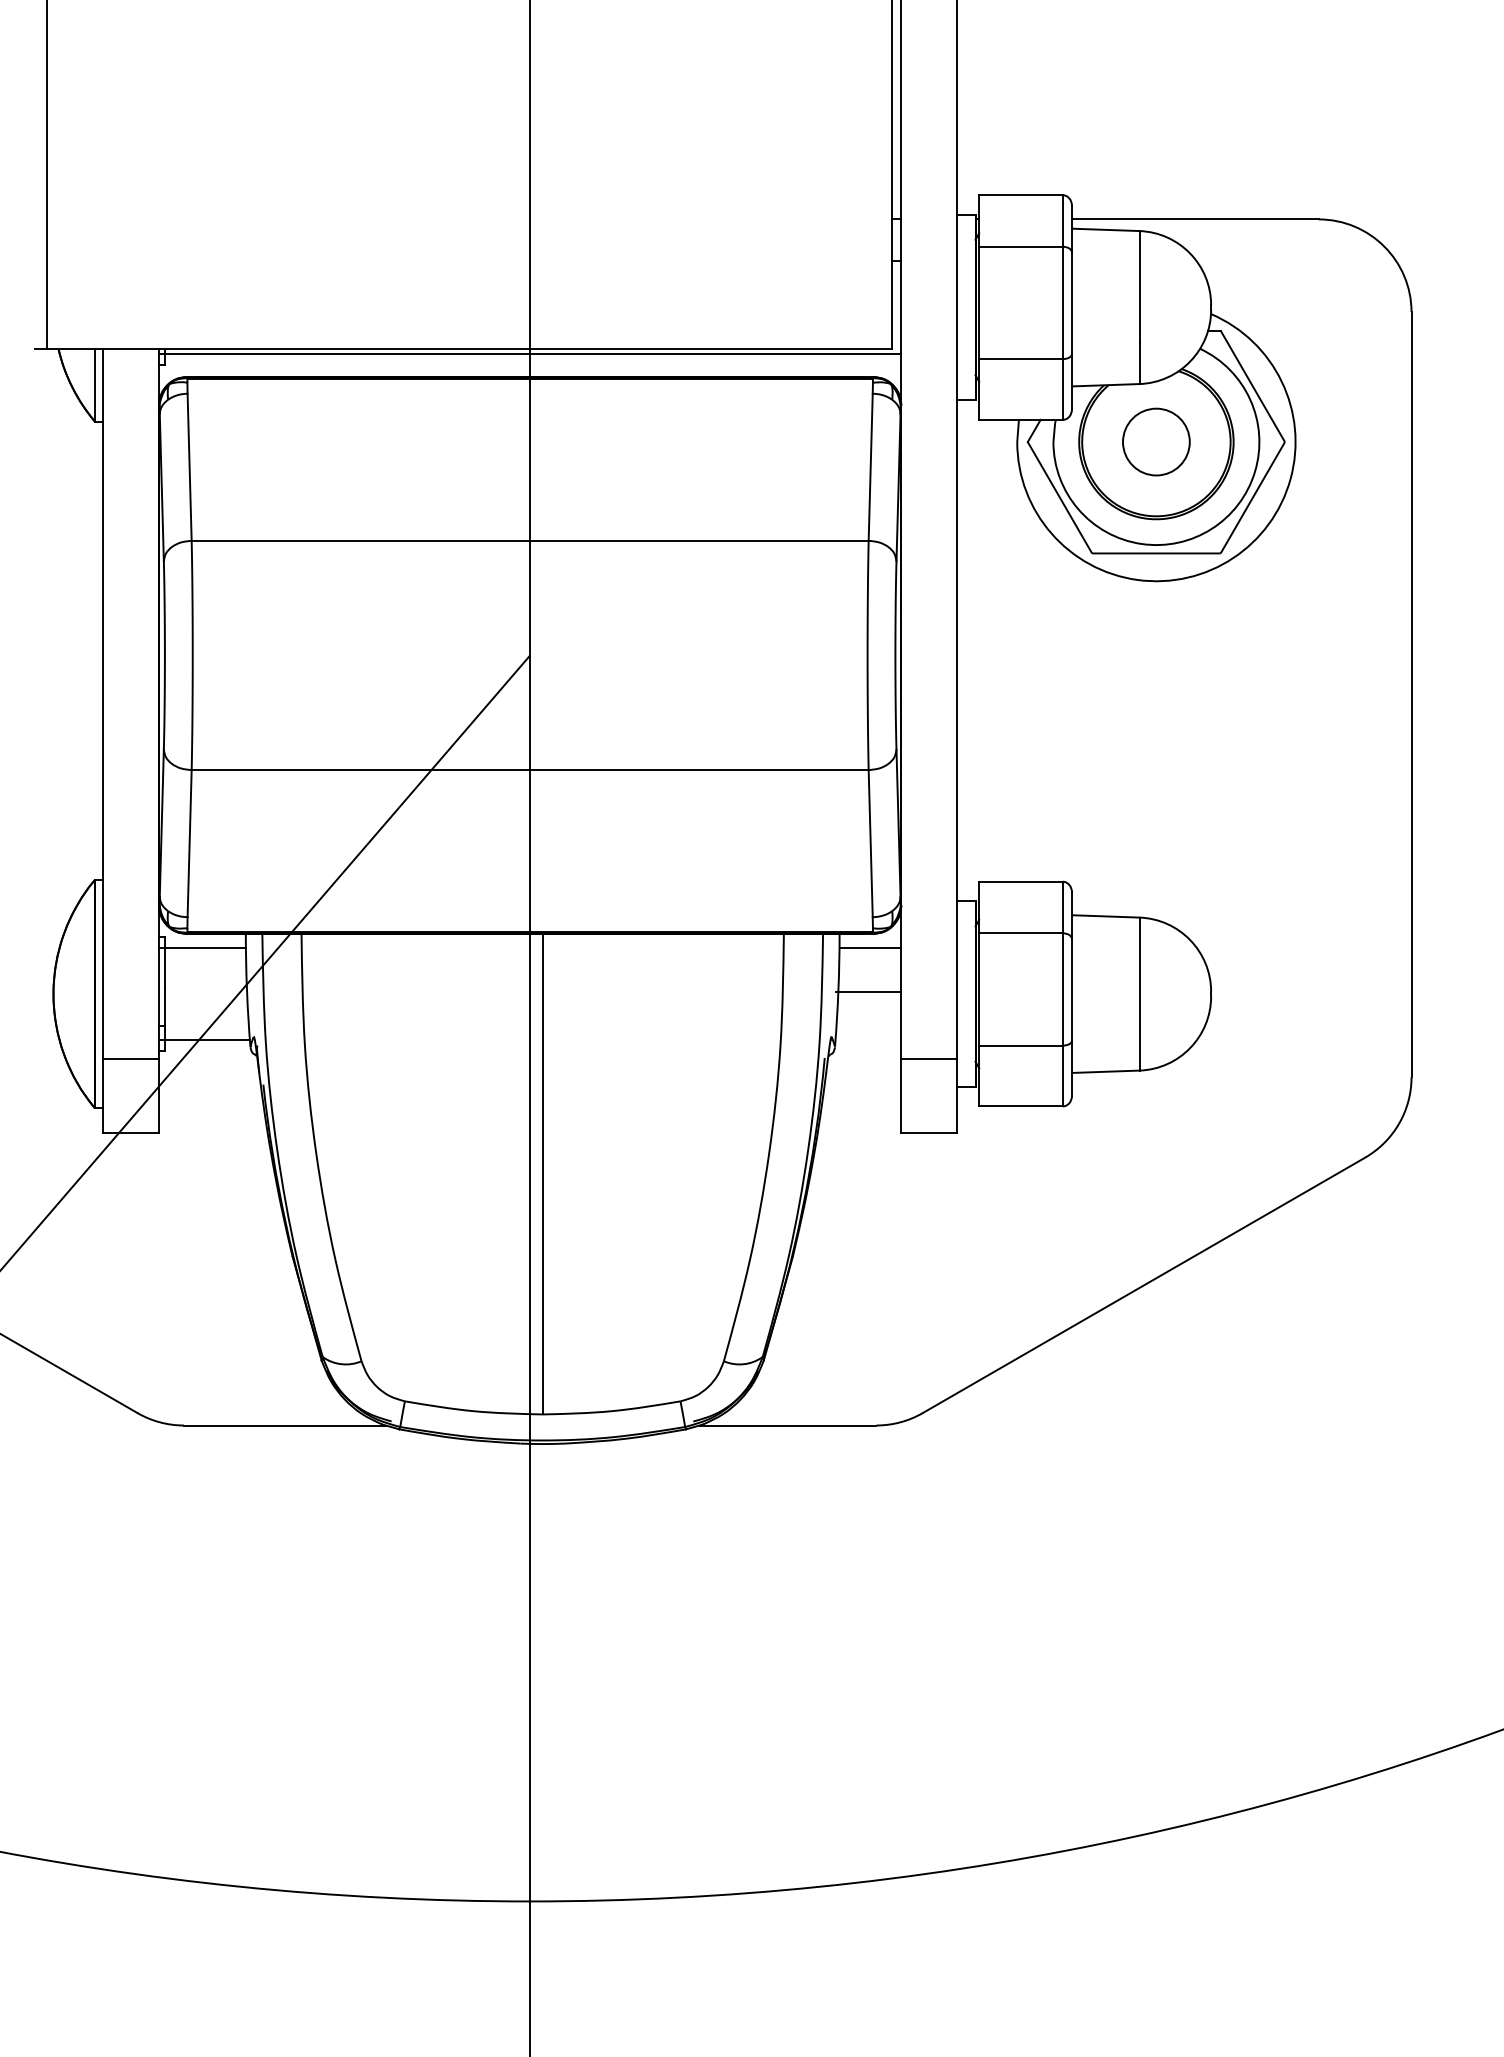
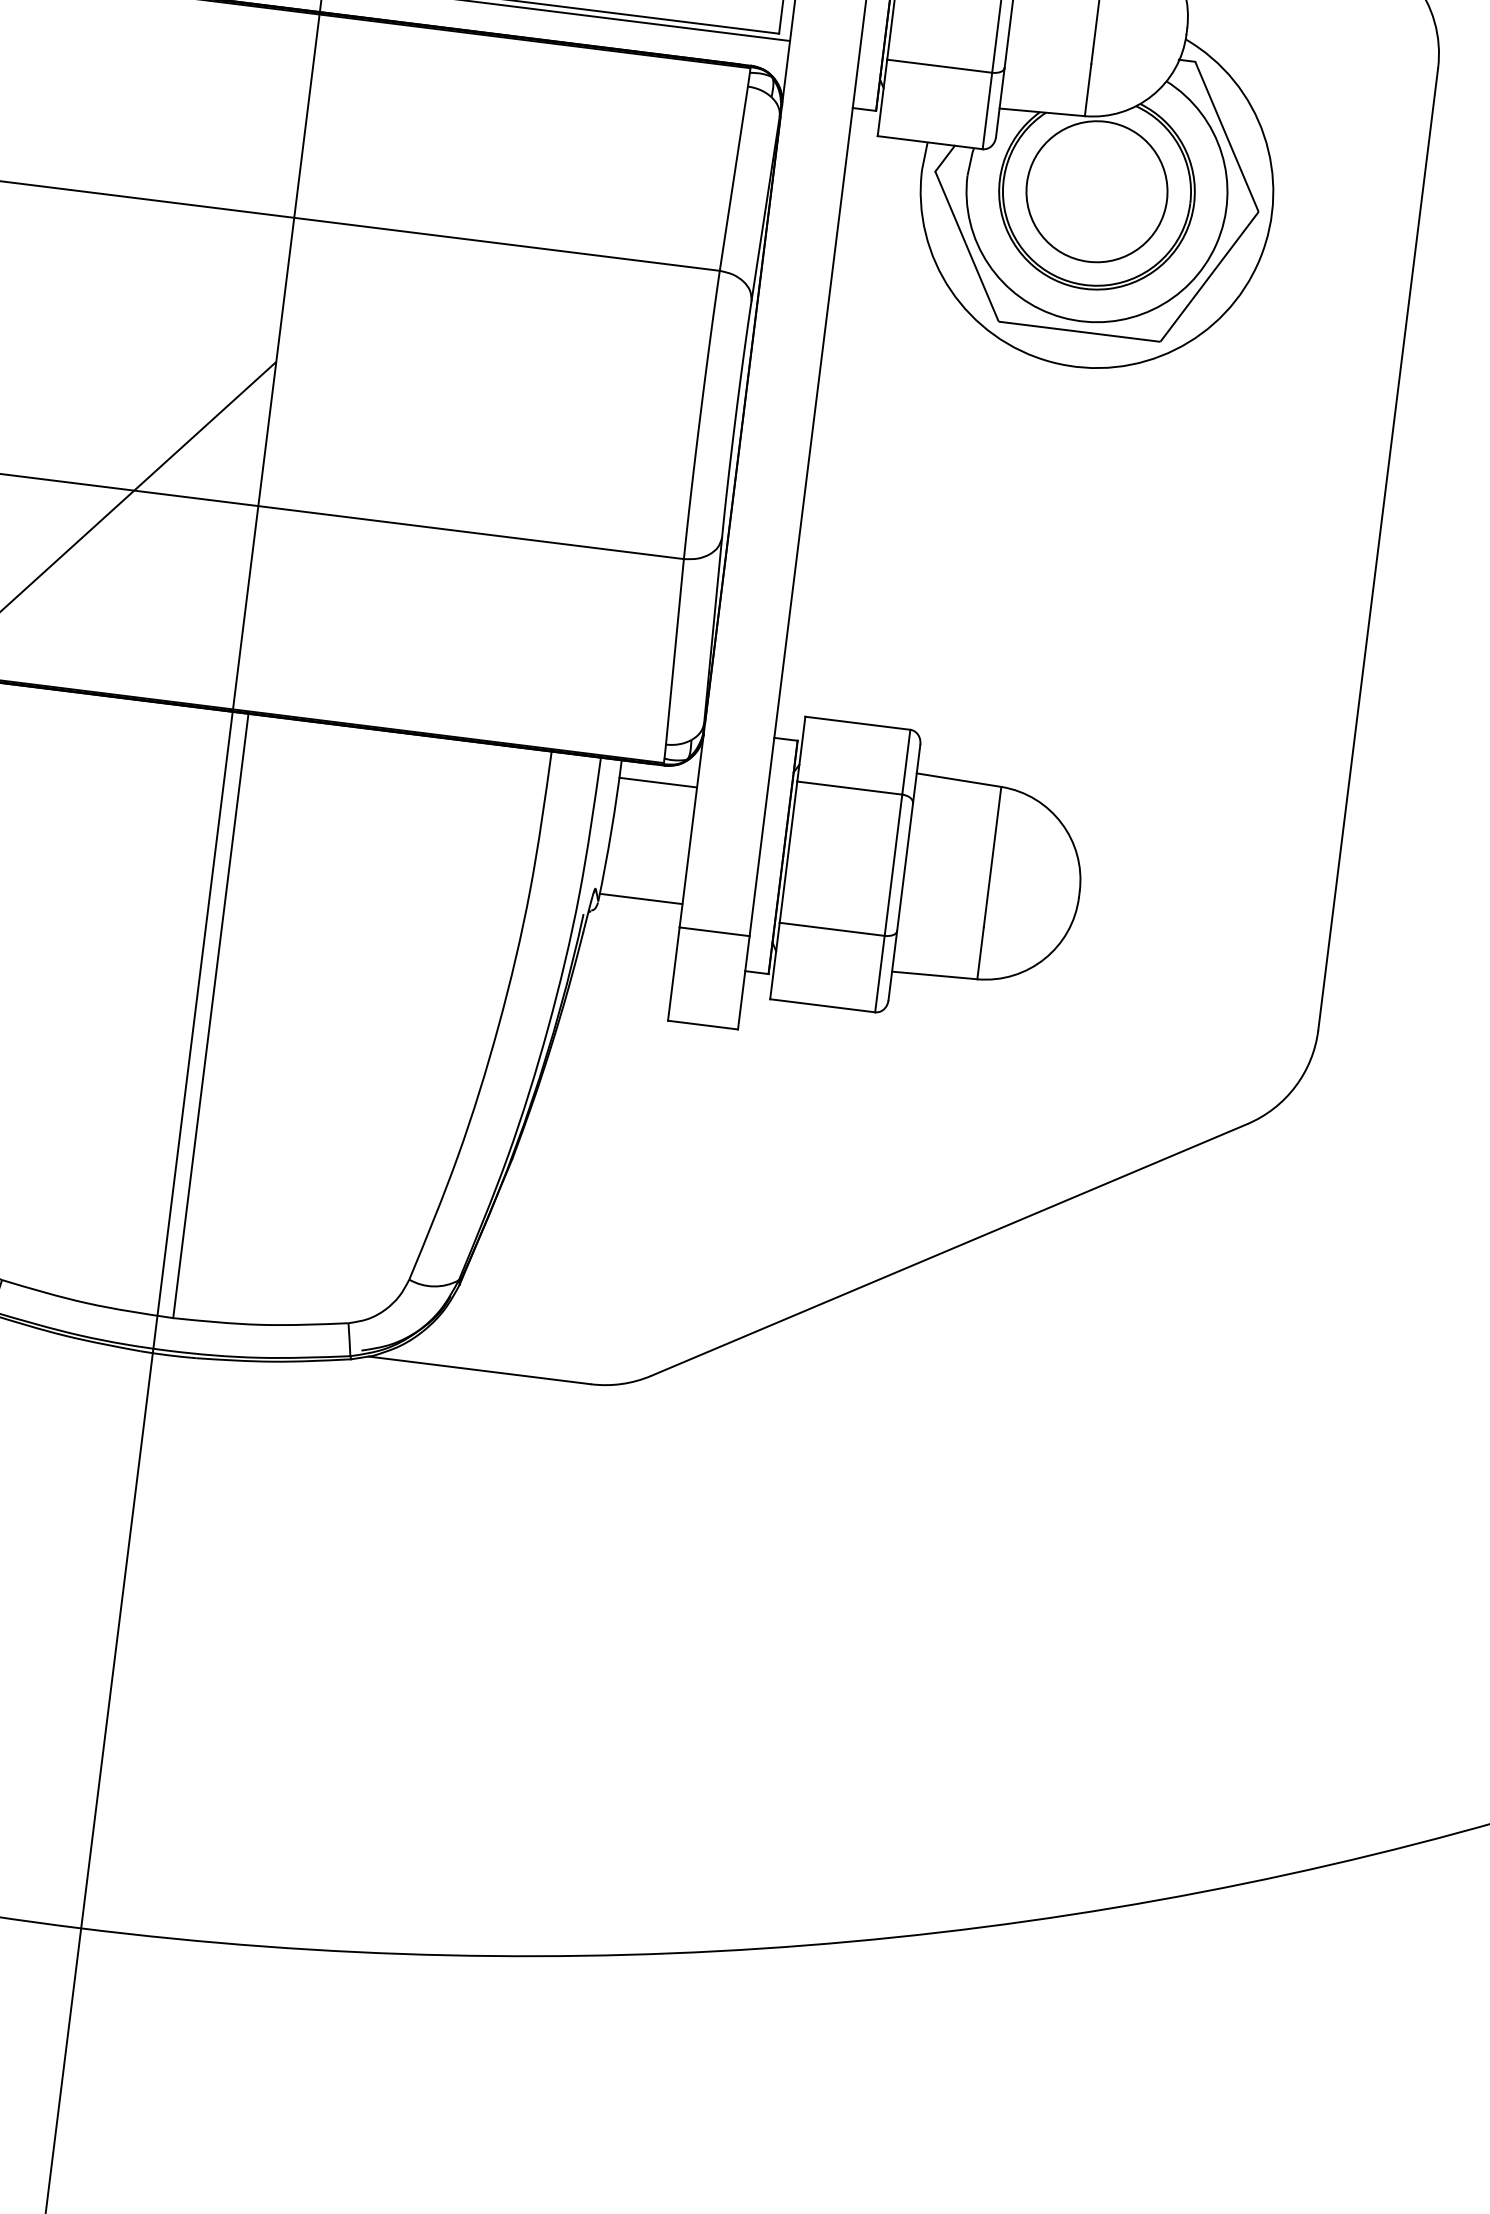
circle: (1156, 441) -> (1097, 191), size x1.67
line: (868, 992) -> (641, 898), moved

